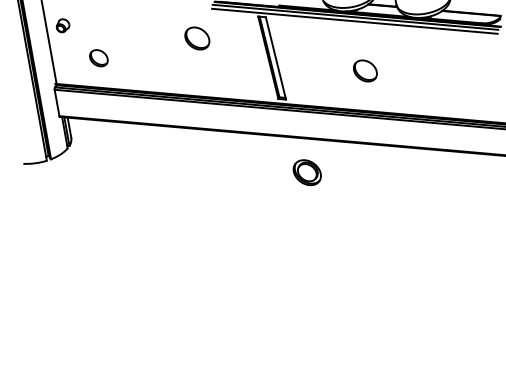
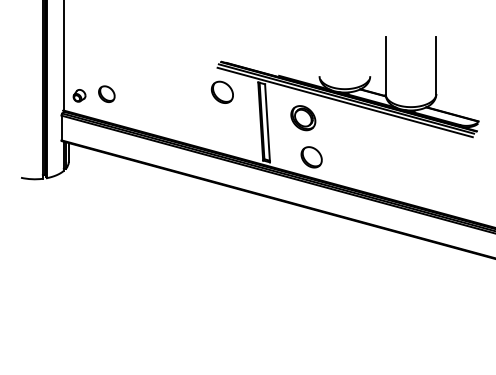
part: (62, 25) -> (79, 95), moved
part: (196, 37) -> (221, 91), moved
part: (365, 71) -> (311, 157), moved
part: (307, 173) -> (303, 118), moved

